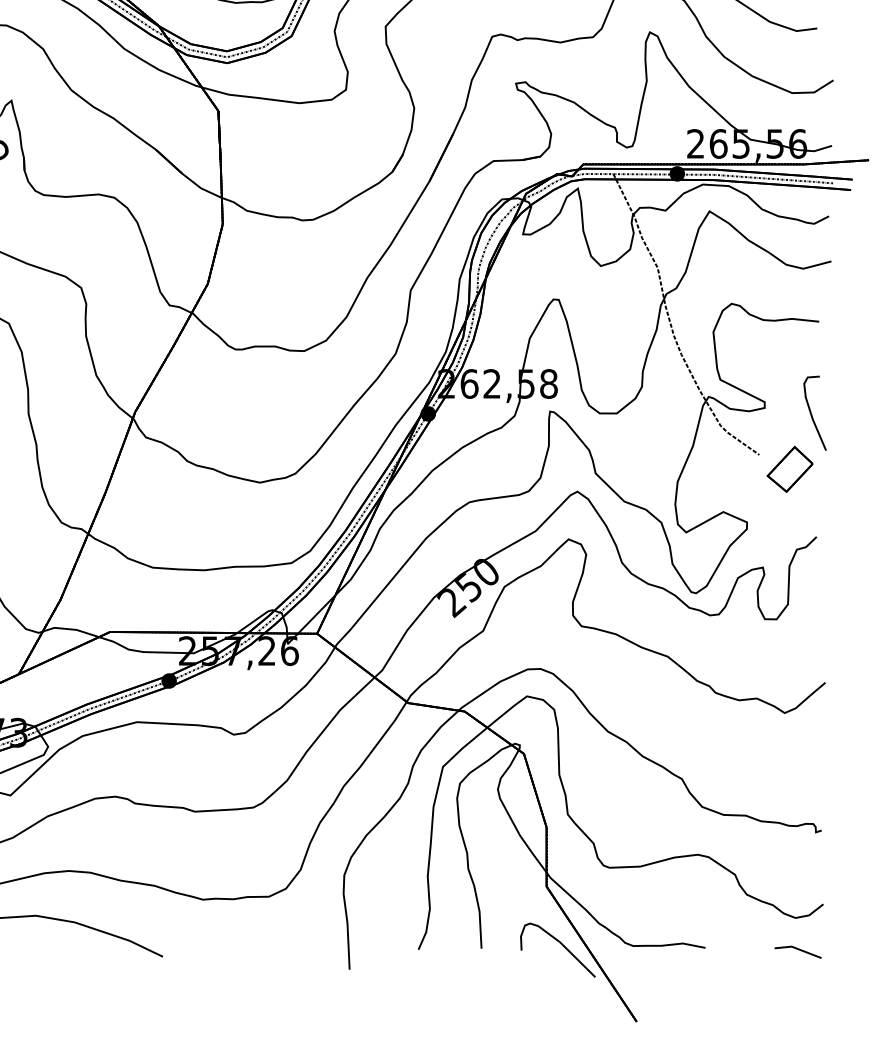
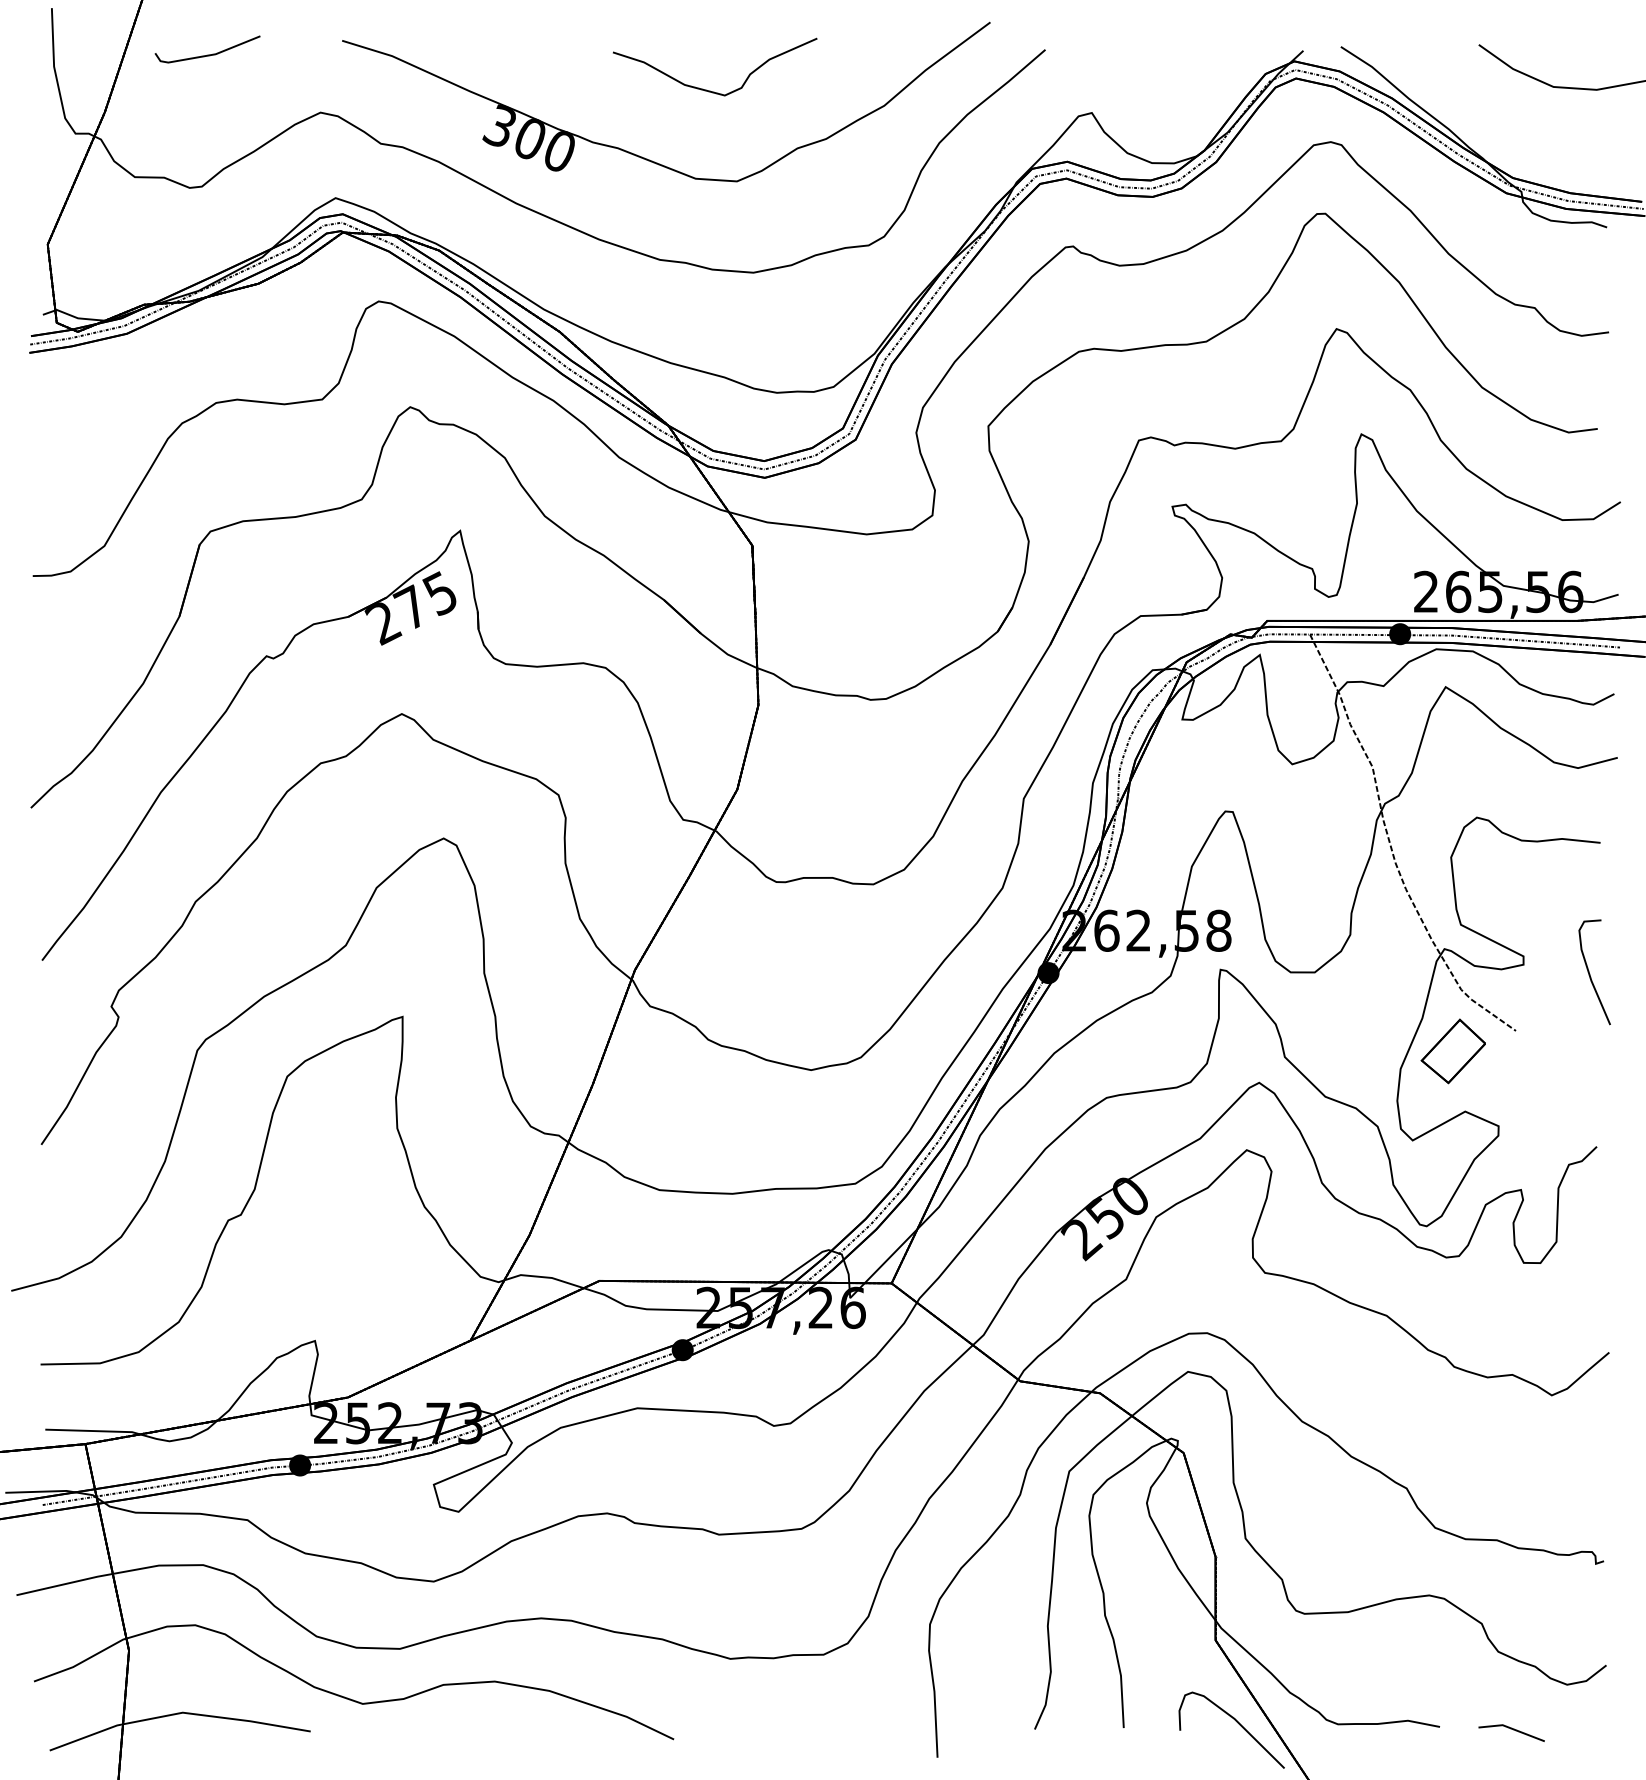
part: (789, 469) -> (1452, 1051), moved
line: (799, 950) -> (1513, 1730), moved

